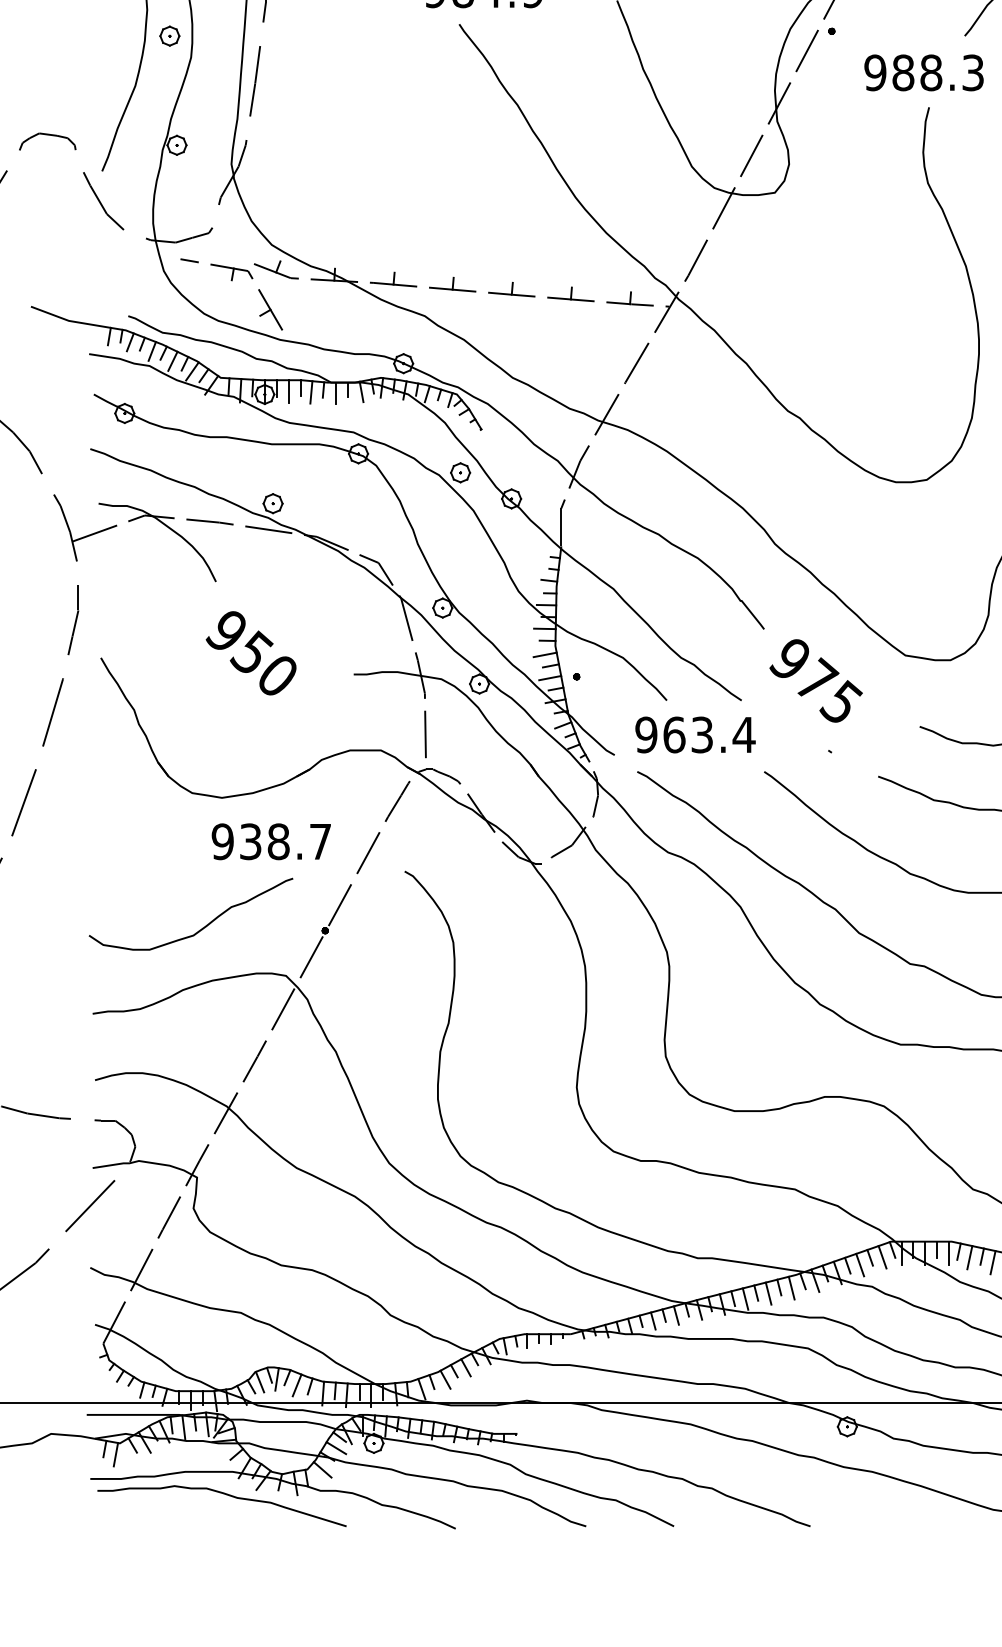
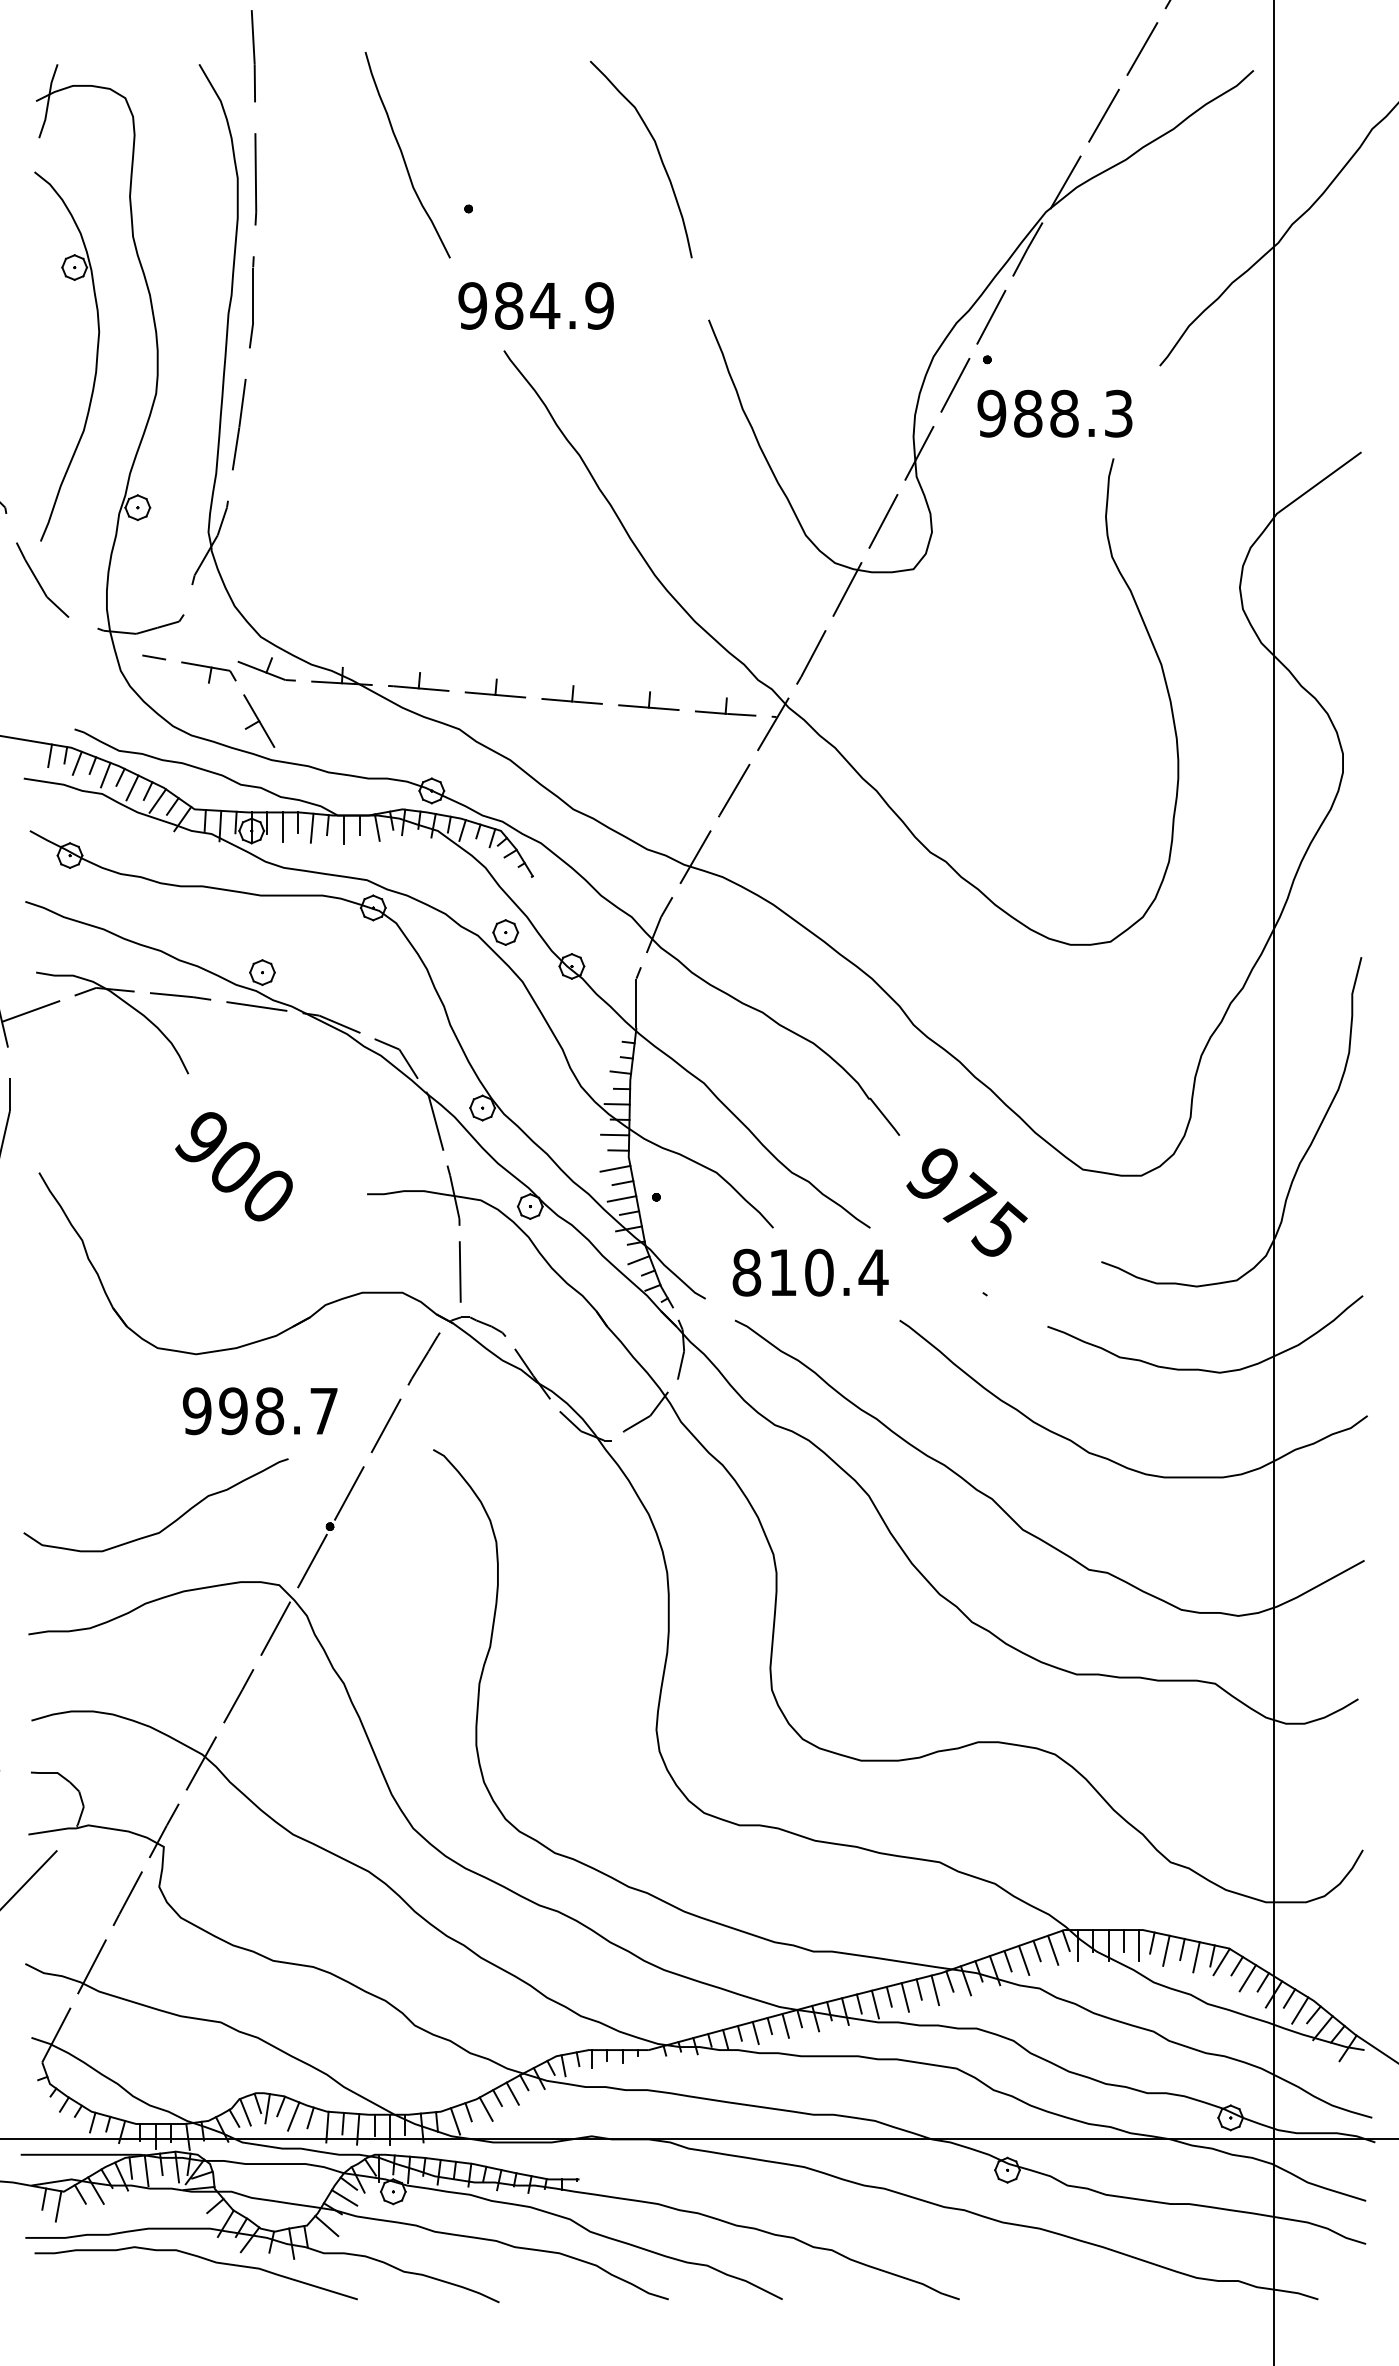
part: (169, 35) -> (128, 365), removed
text: (923, 72) -> (1054, 413), moved
text: (251, 651) -> (234, 1164), 950 -> 900
text: (673, 734) -> (782, 1272), 963.4 -> 810.4
text: (250, 841) -> (233, 1411), 938.7 -> 998.7

